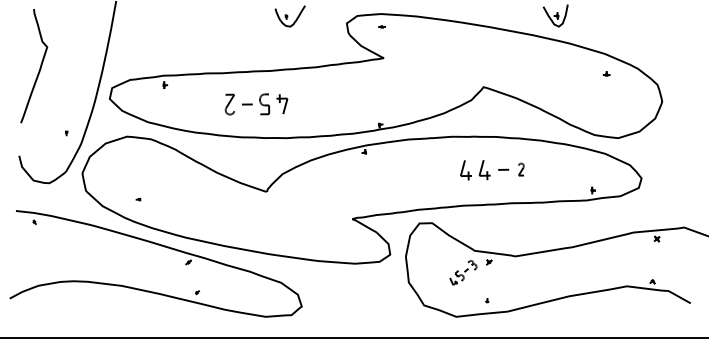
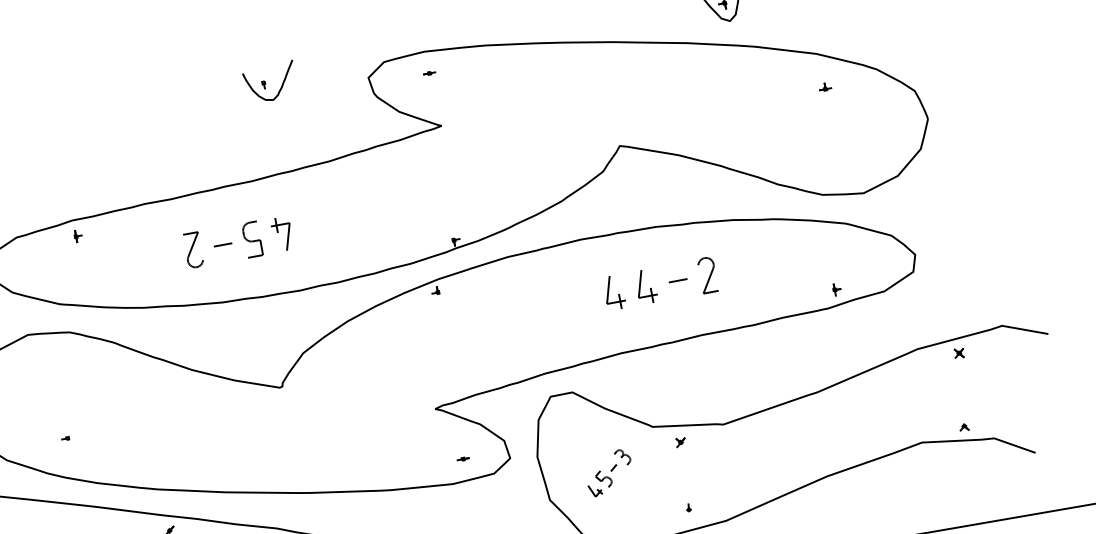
part: (521, 169) -> (708, 274), size x1.67
part: (363, 250) -> (463, 459), added
part: (463, 272) -> (609, 472), moved

